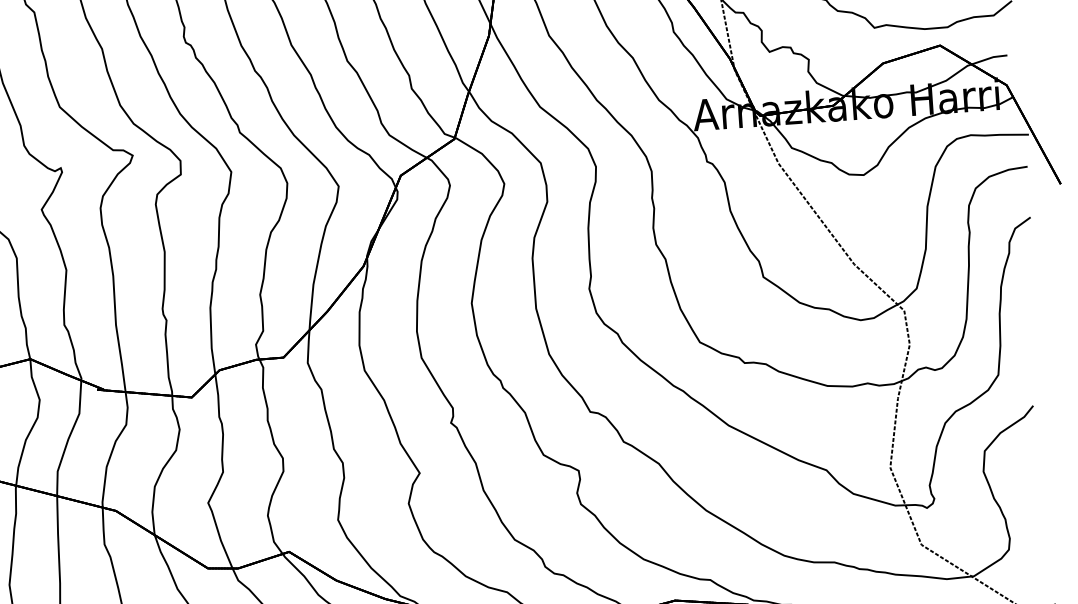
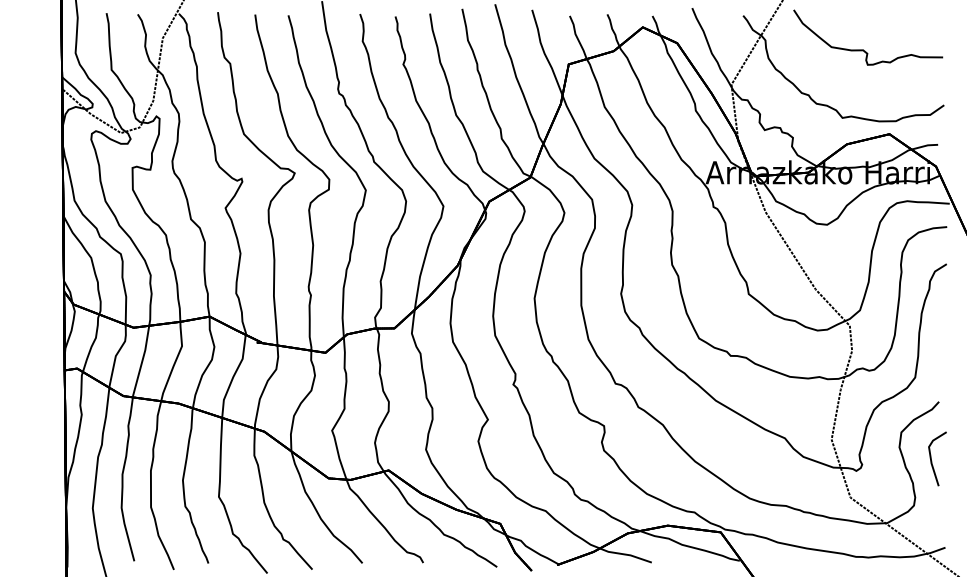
line: (1029, 487) -> (932, 461), added

